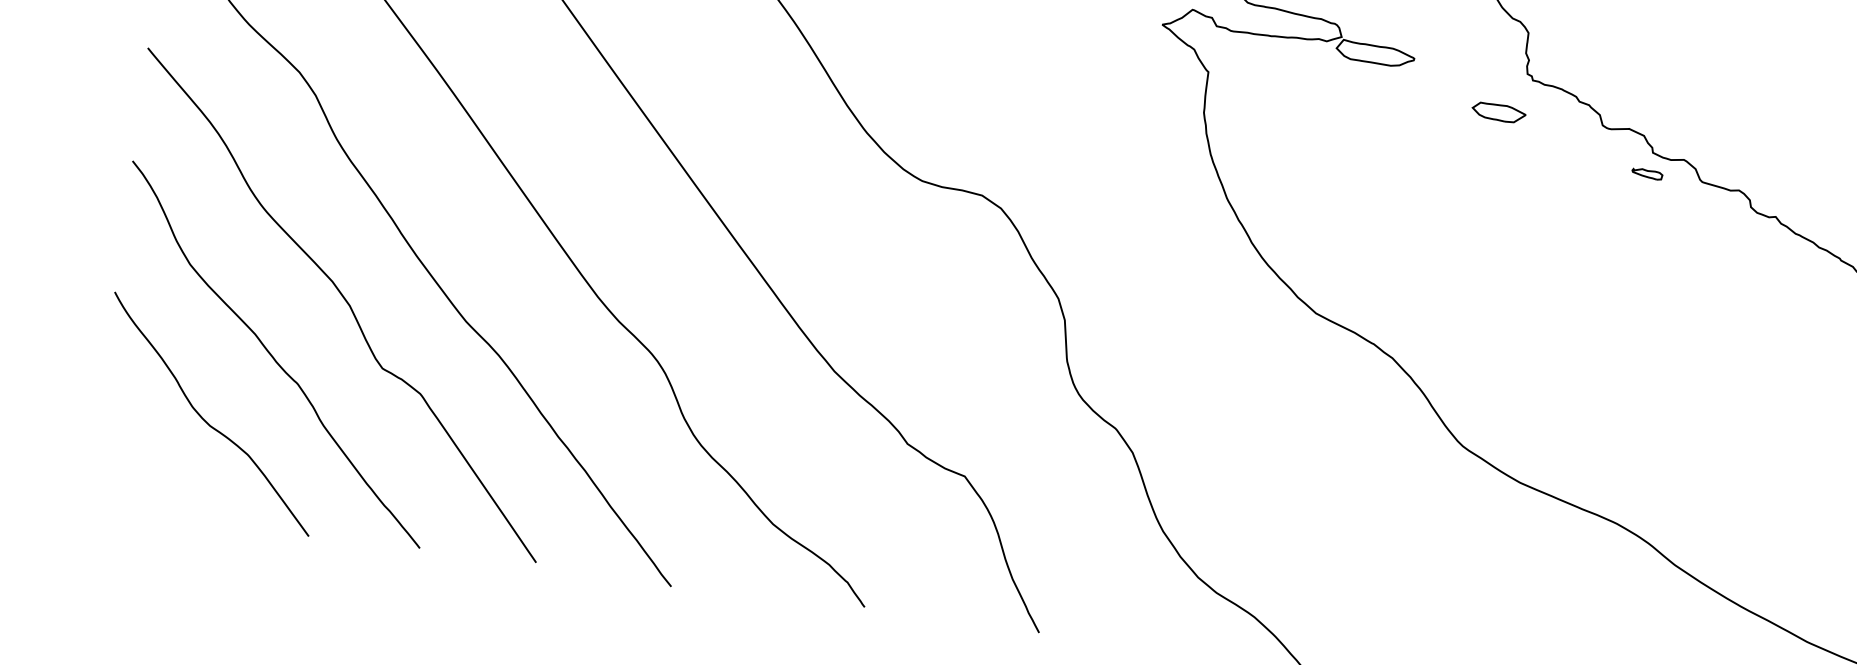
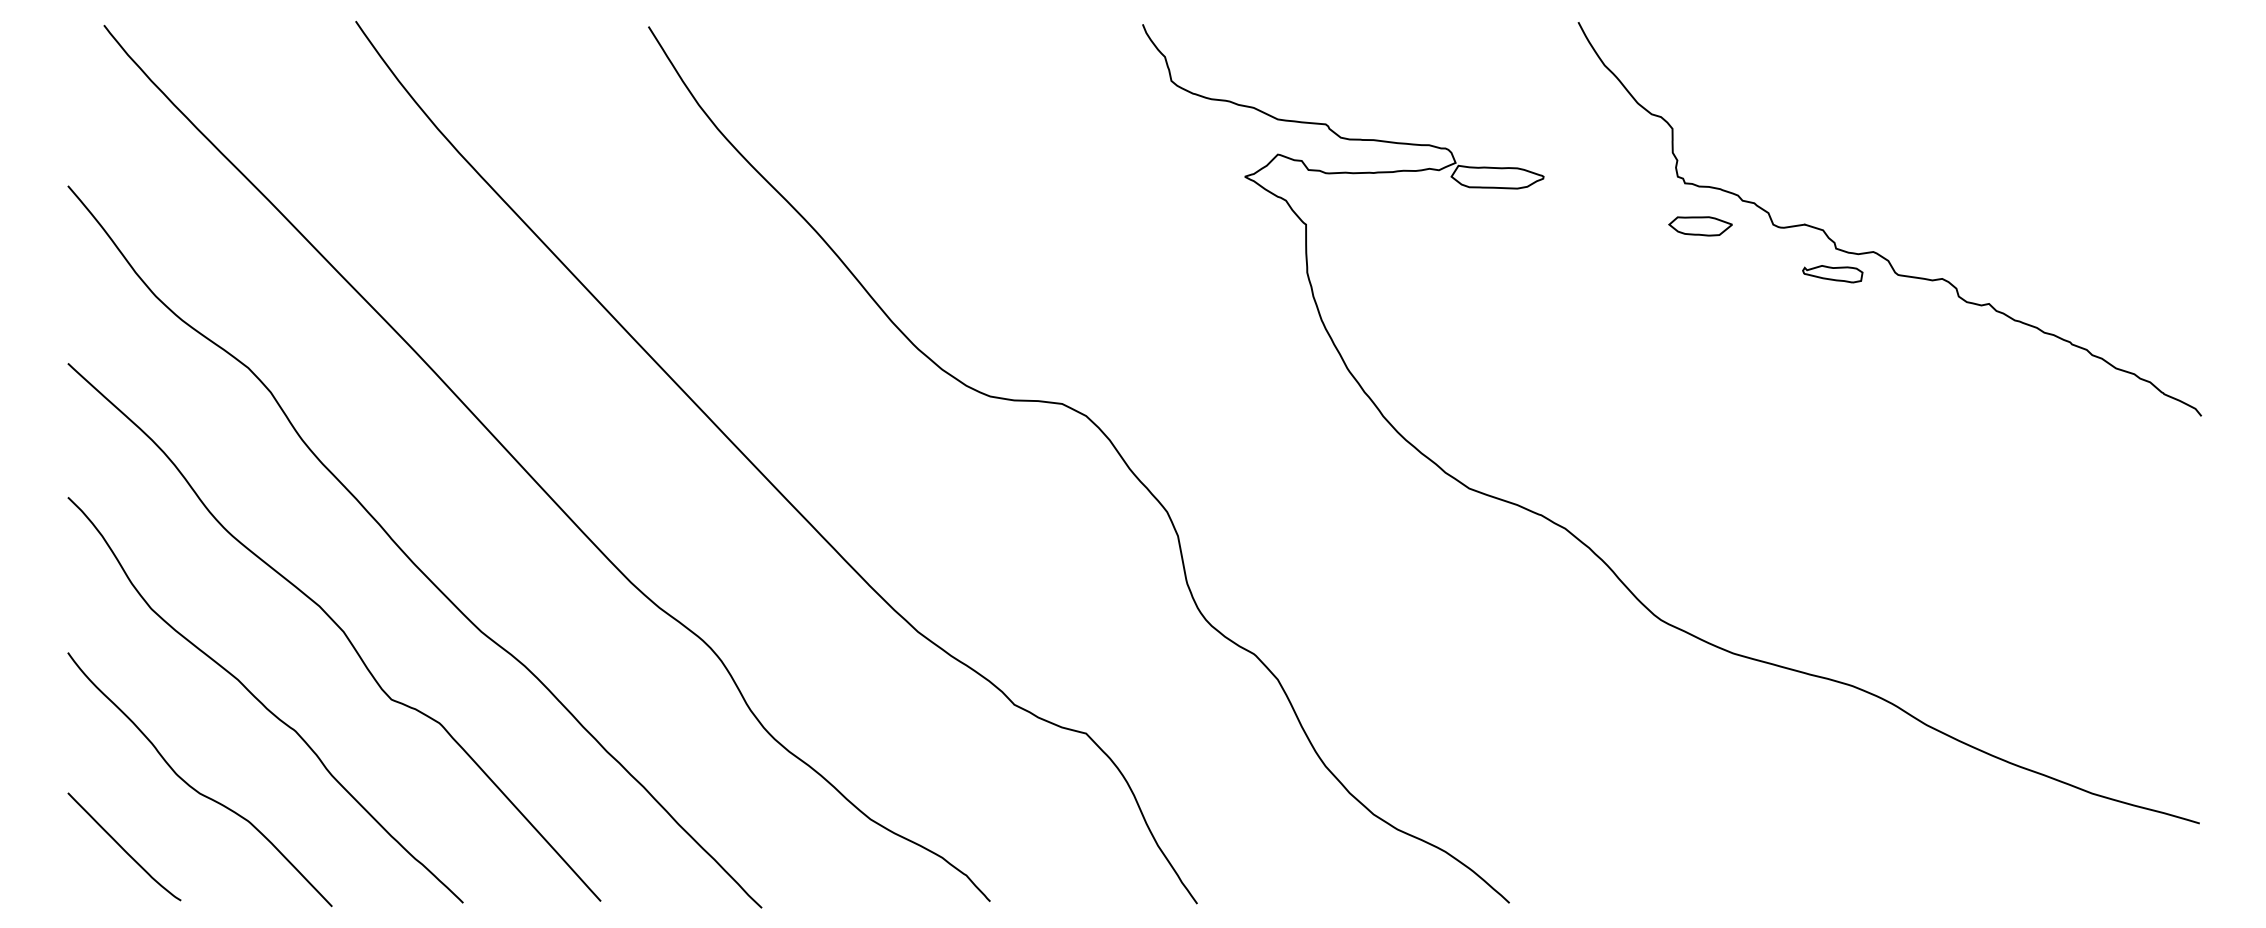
part: (1498, 112) -> (1700, 226), moved
part: (1646, 174) -> (1832, 274), size x1.67
curve: (138, 461) -> (122, 846), added

